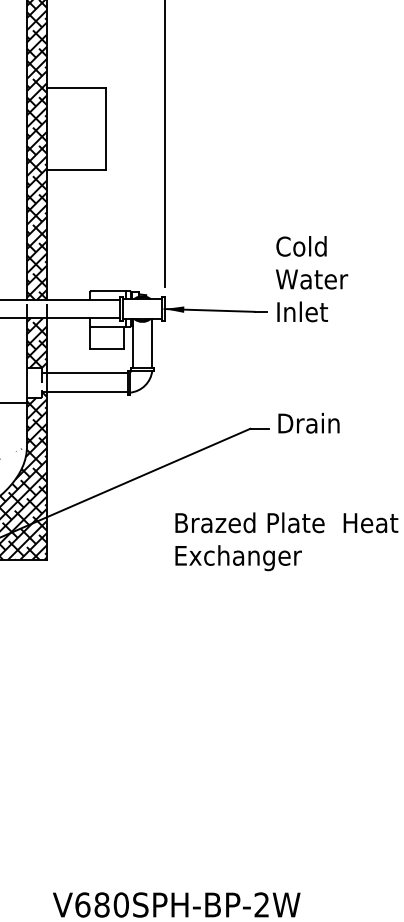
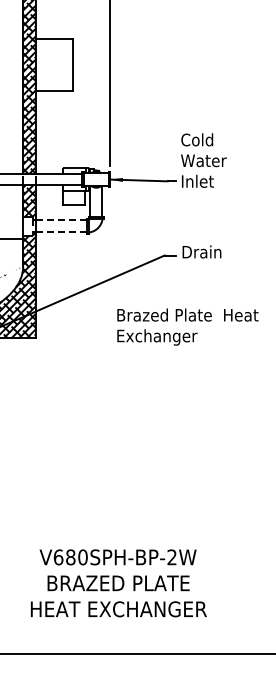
line: (87, 373) -> (61, 220), solid -> dashed
line: (87, 392) -> (61, 232), solid -> dashed

